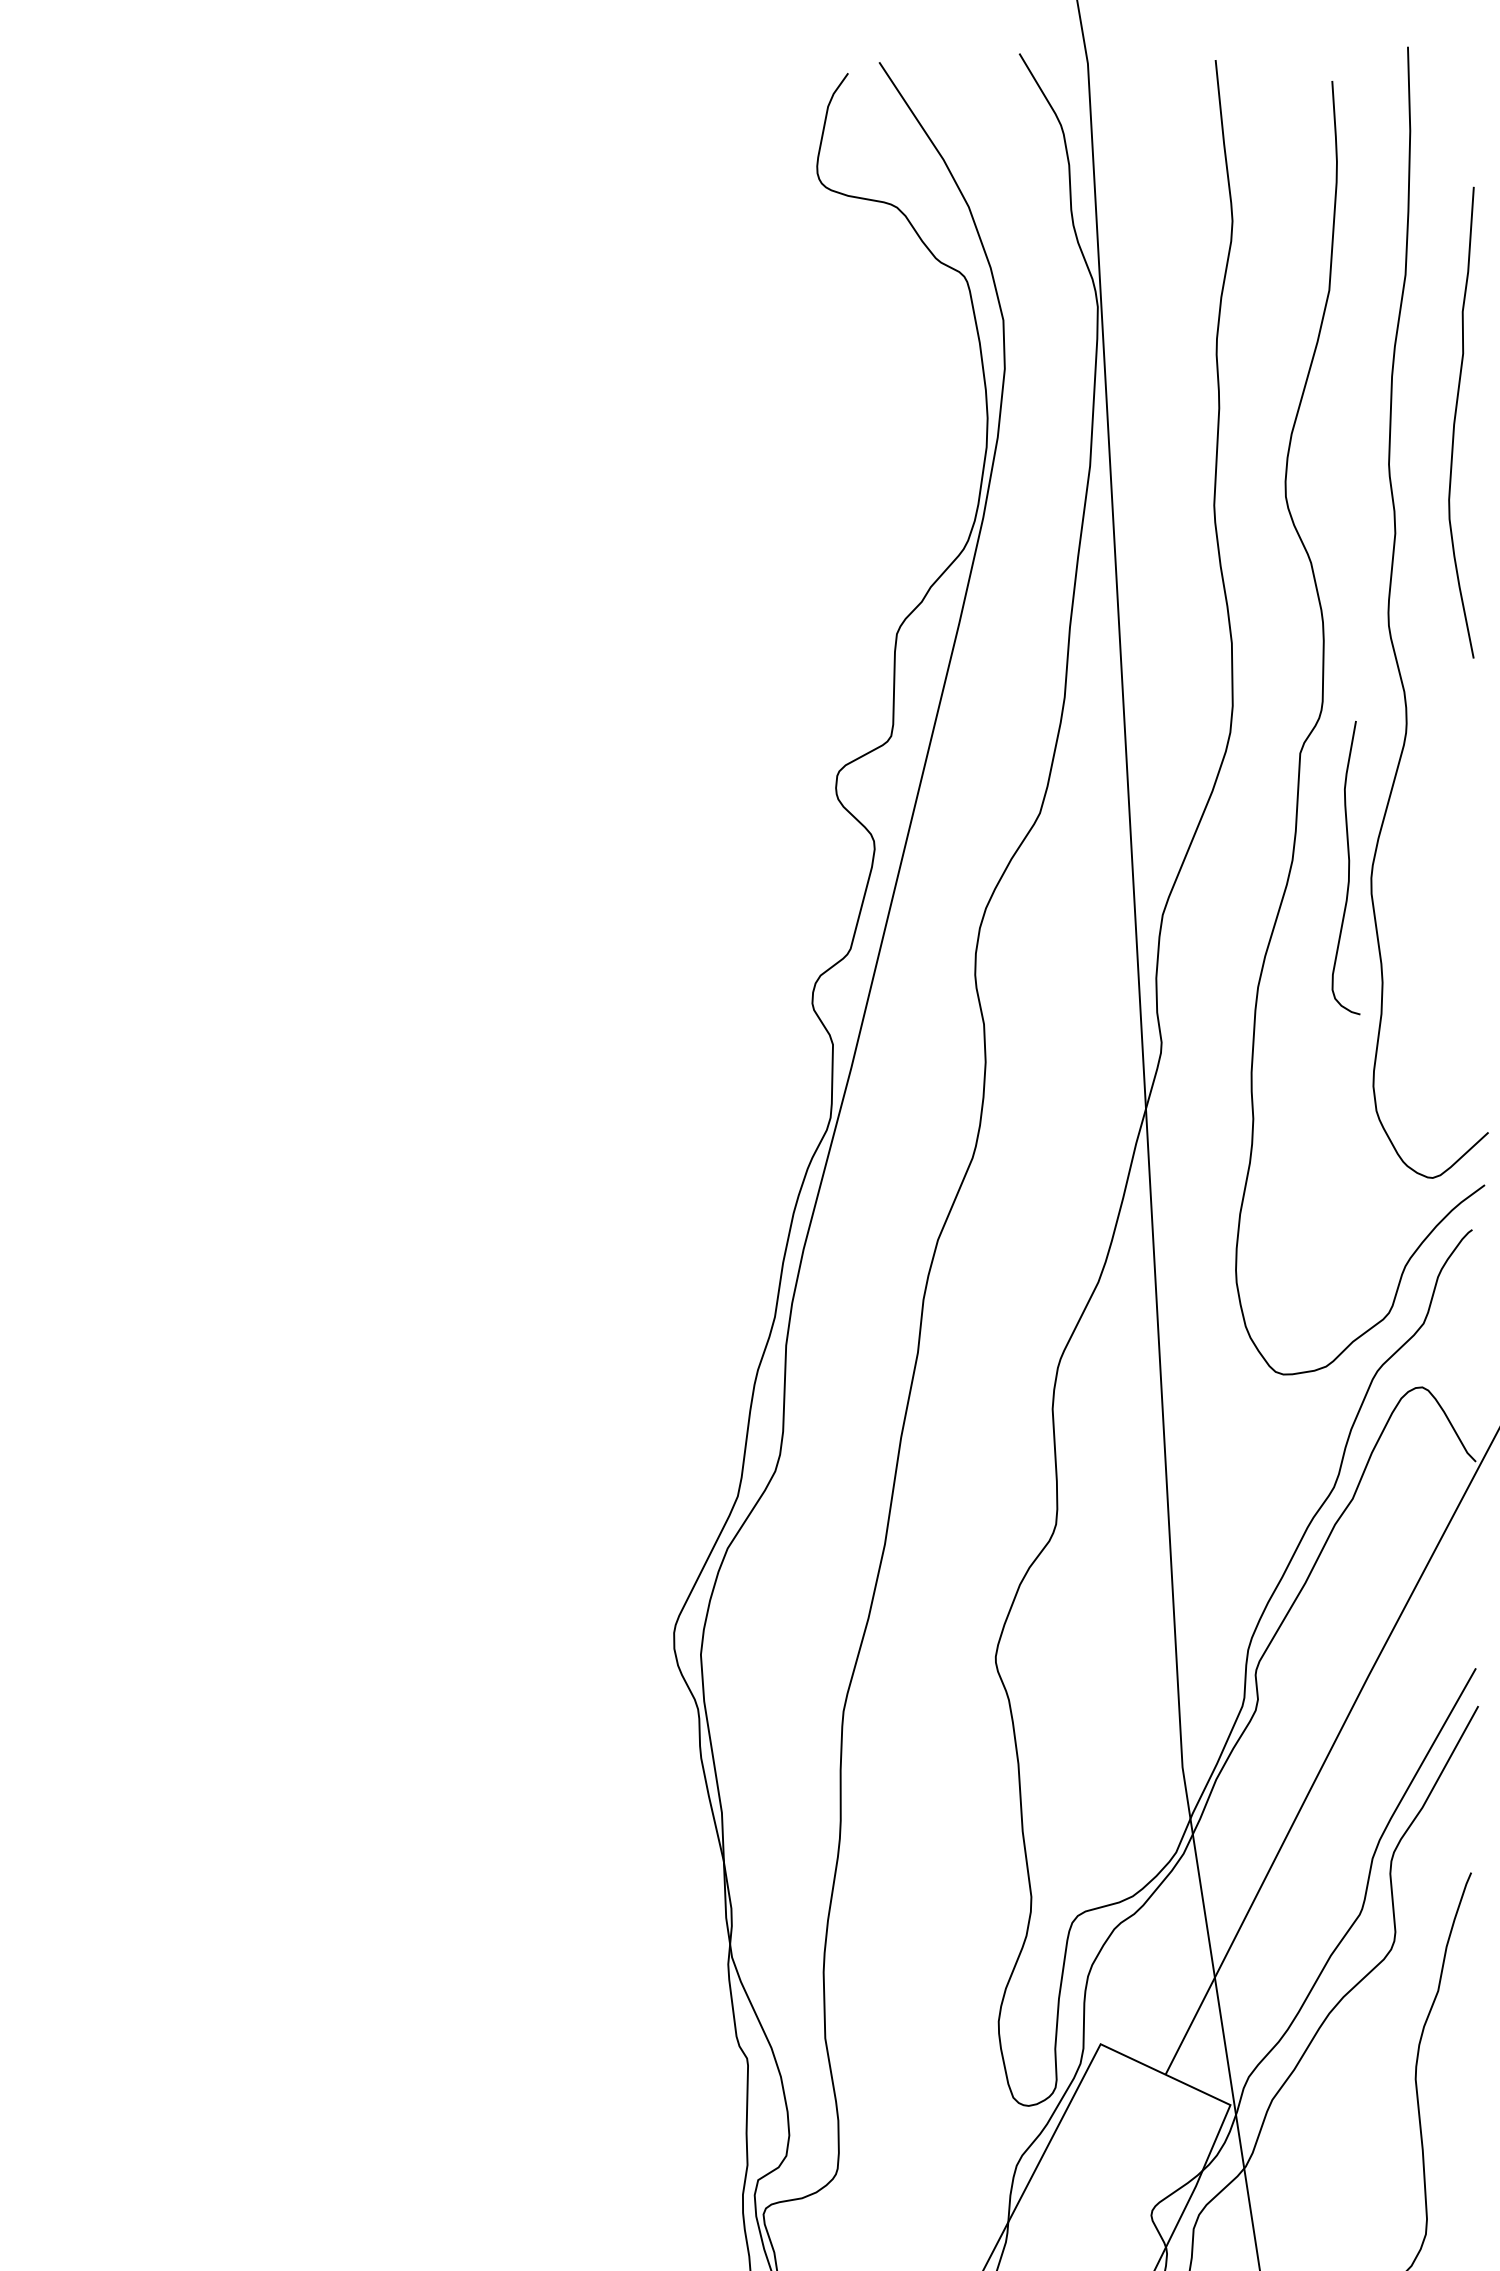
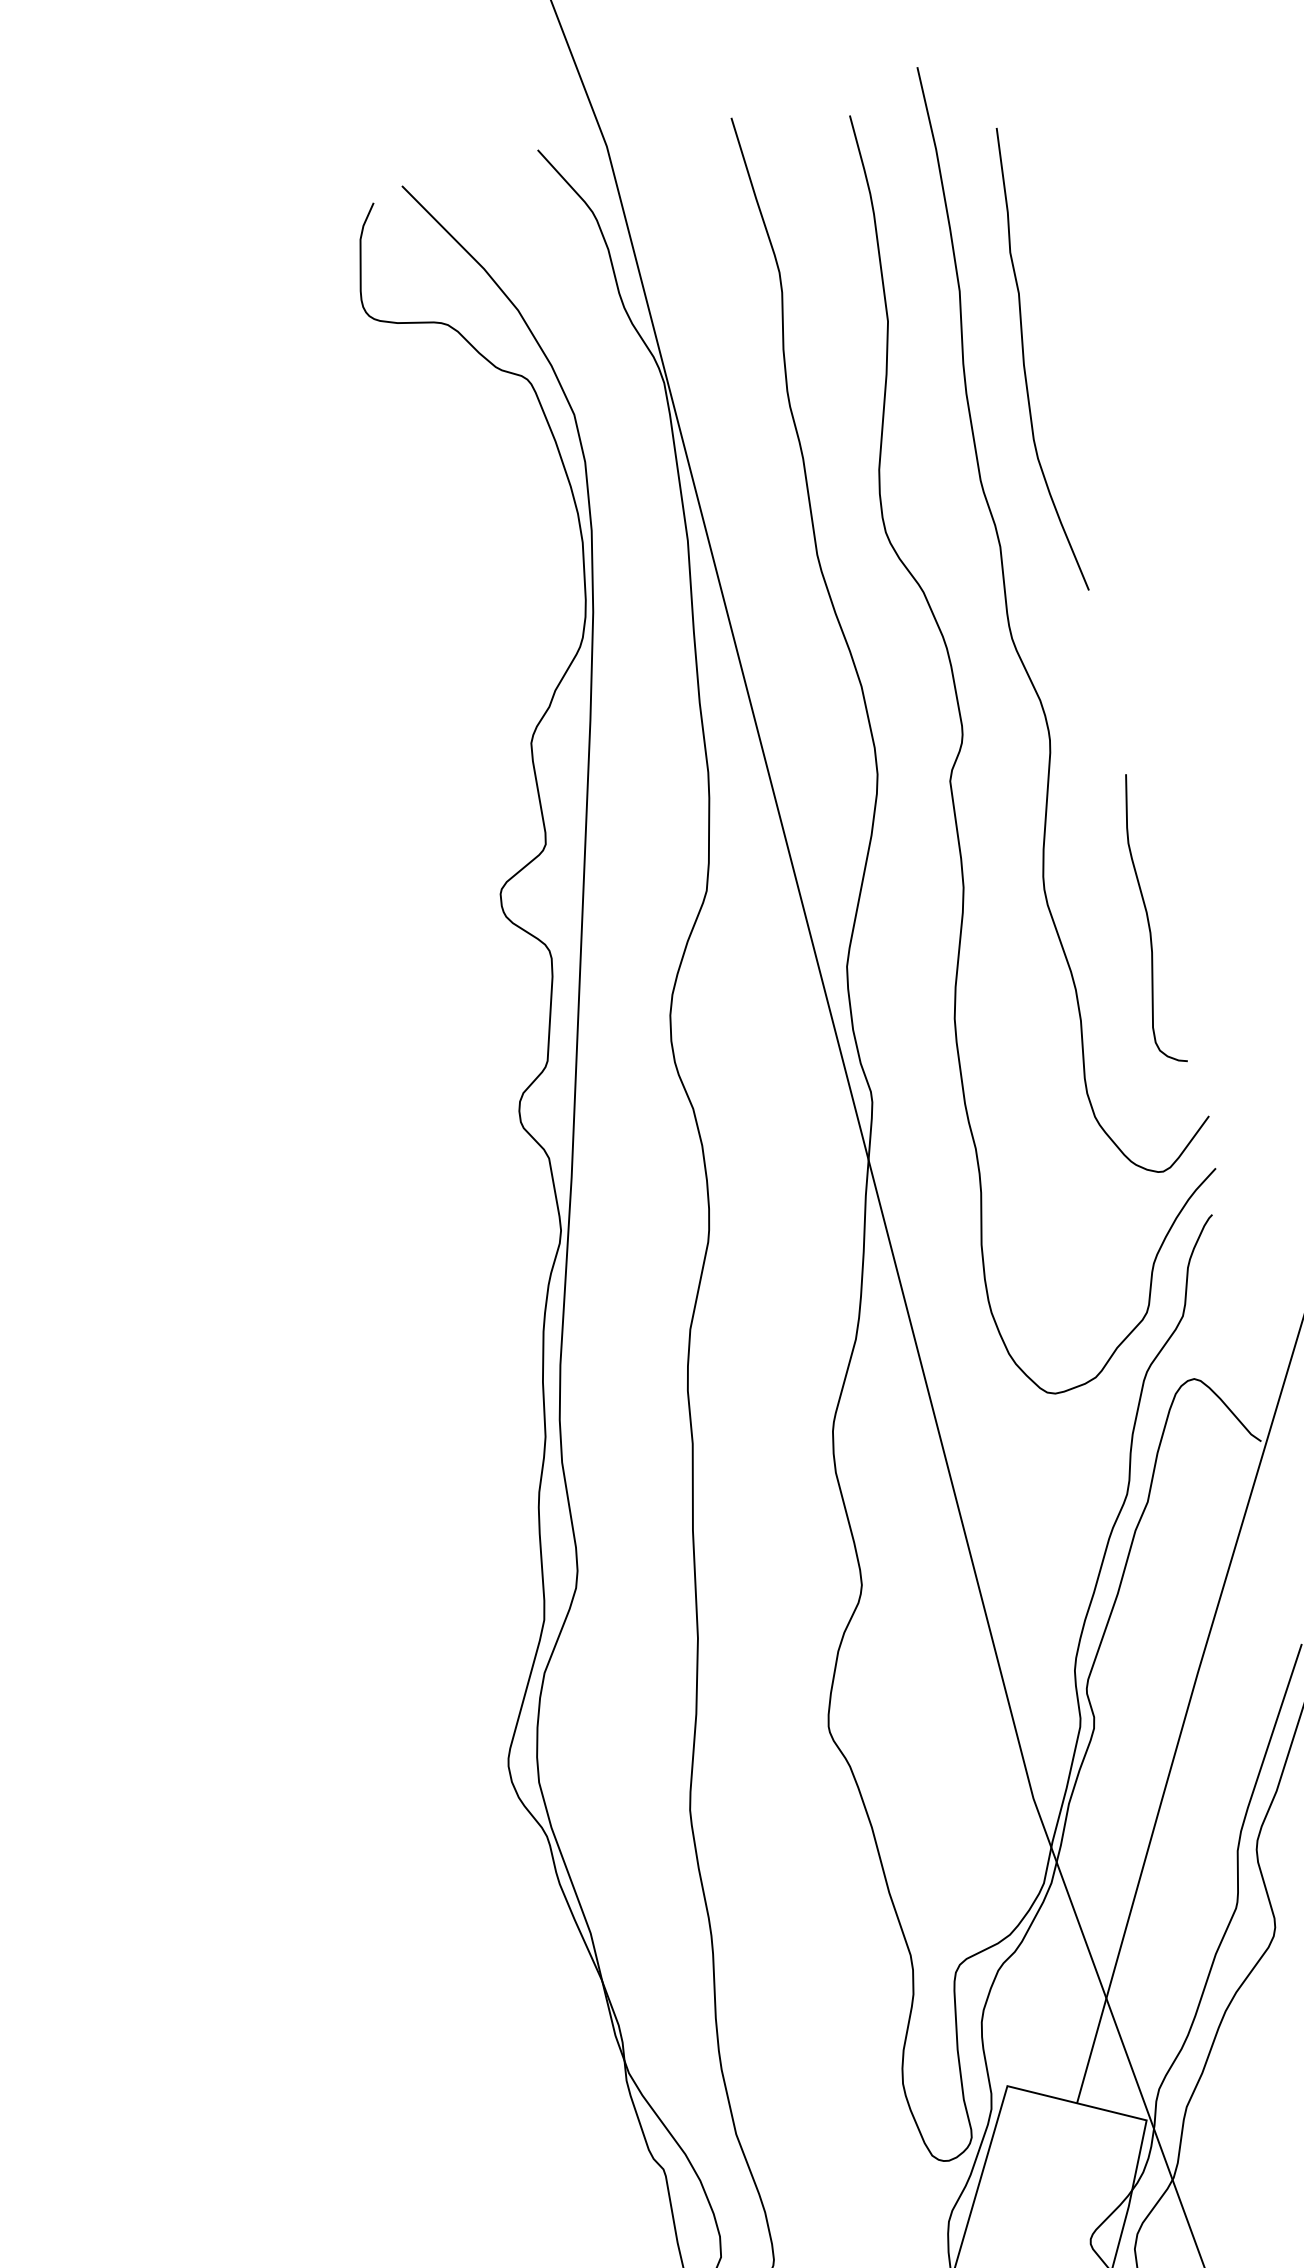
curve: (1455, 422) -> (1024, 362), moved
curve: (1348, 868) -> (1147, 920), moved

